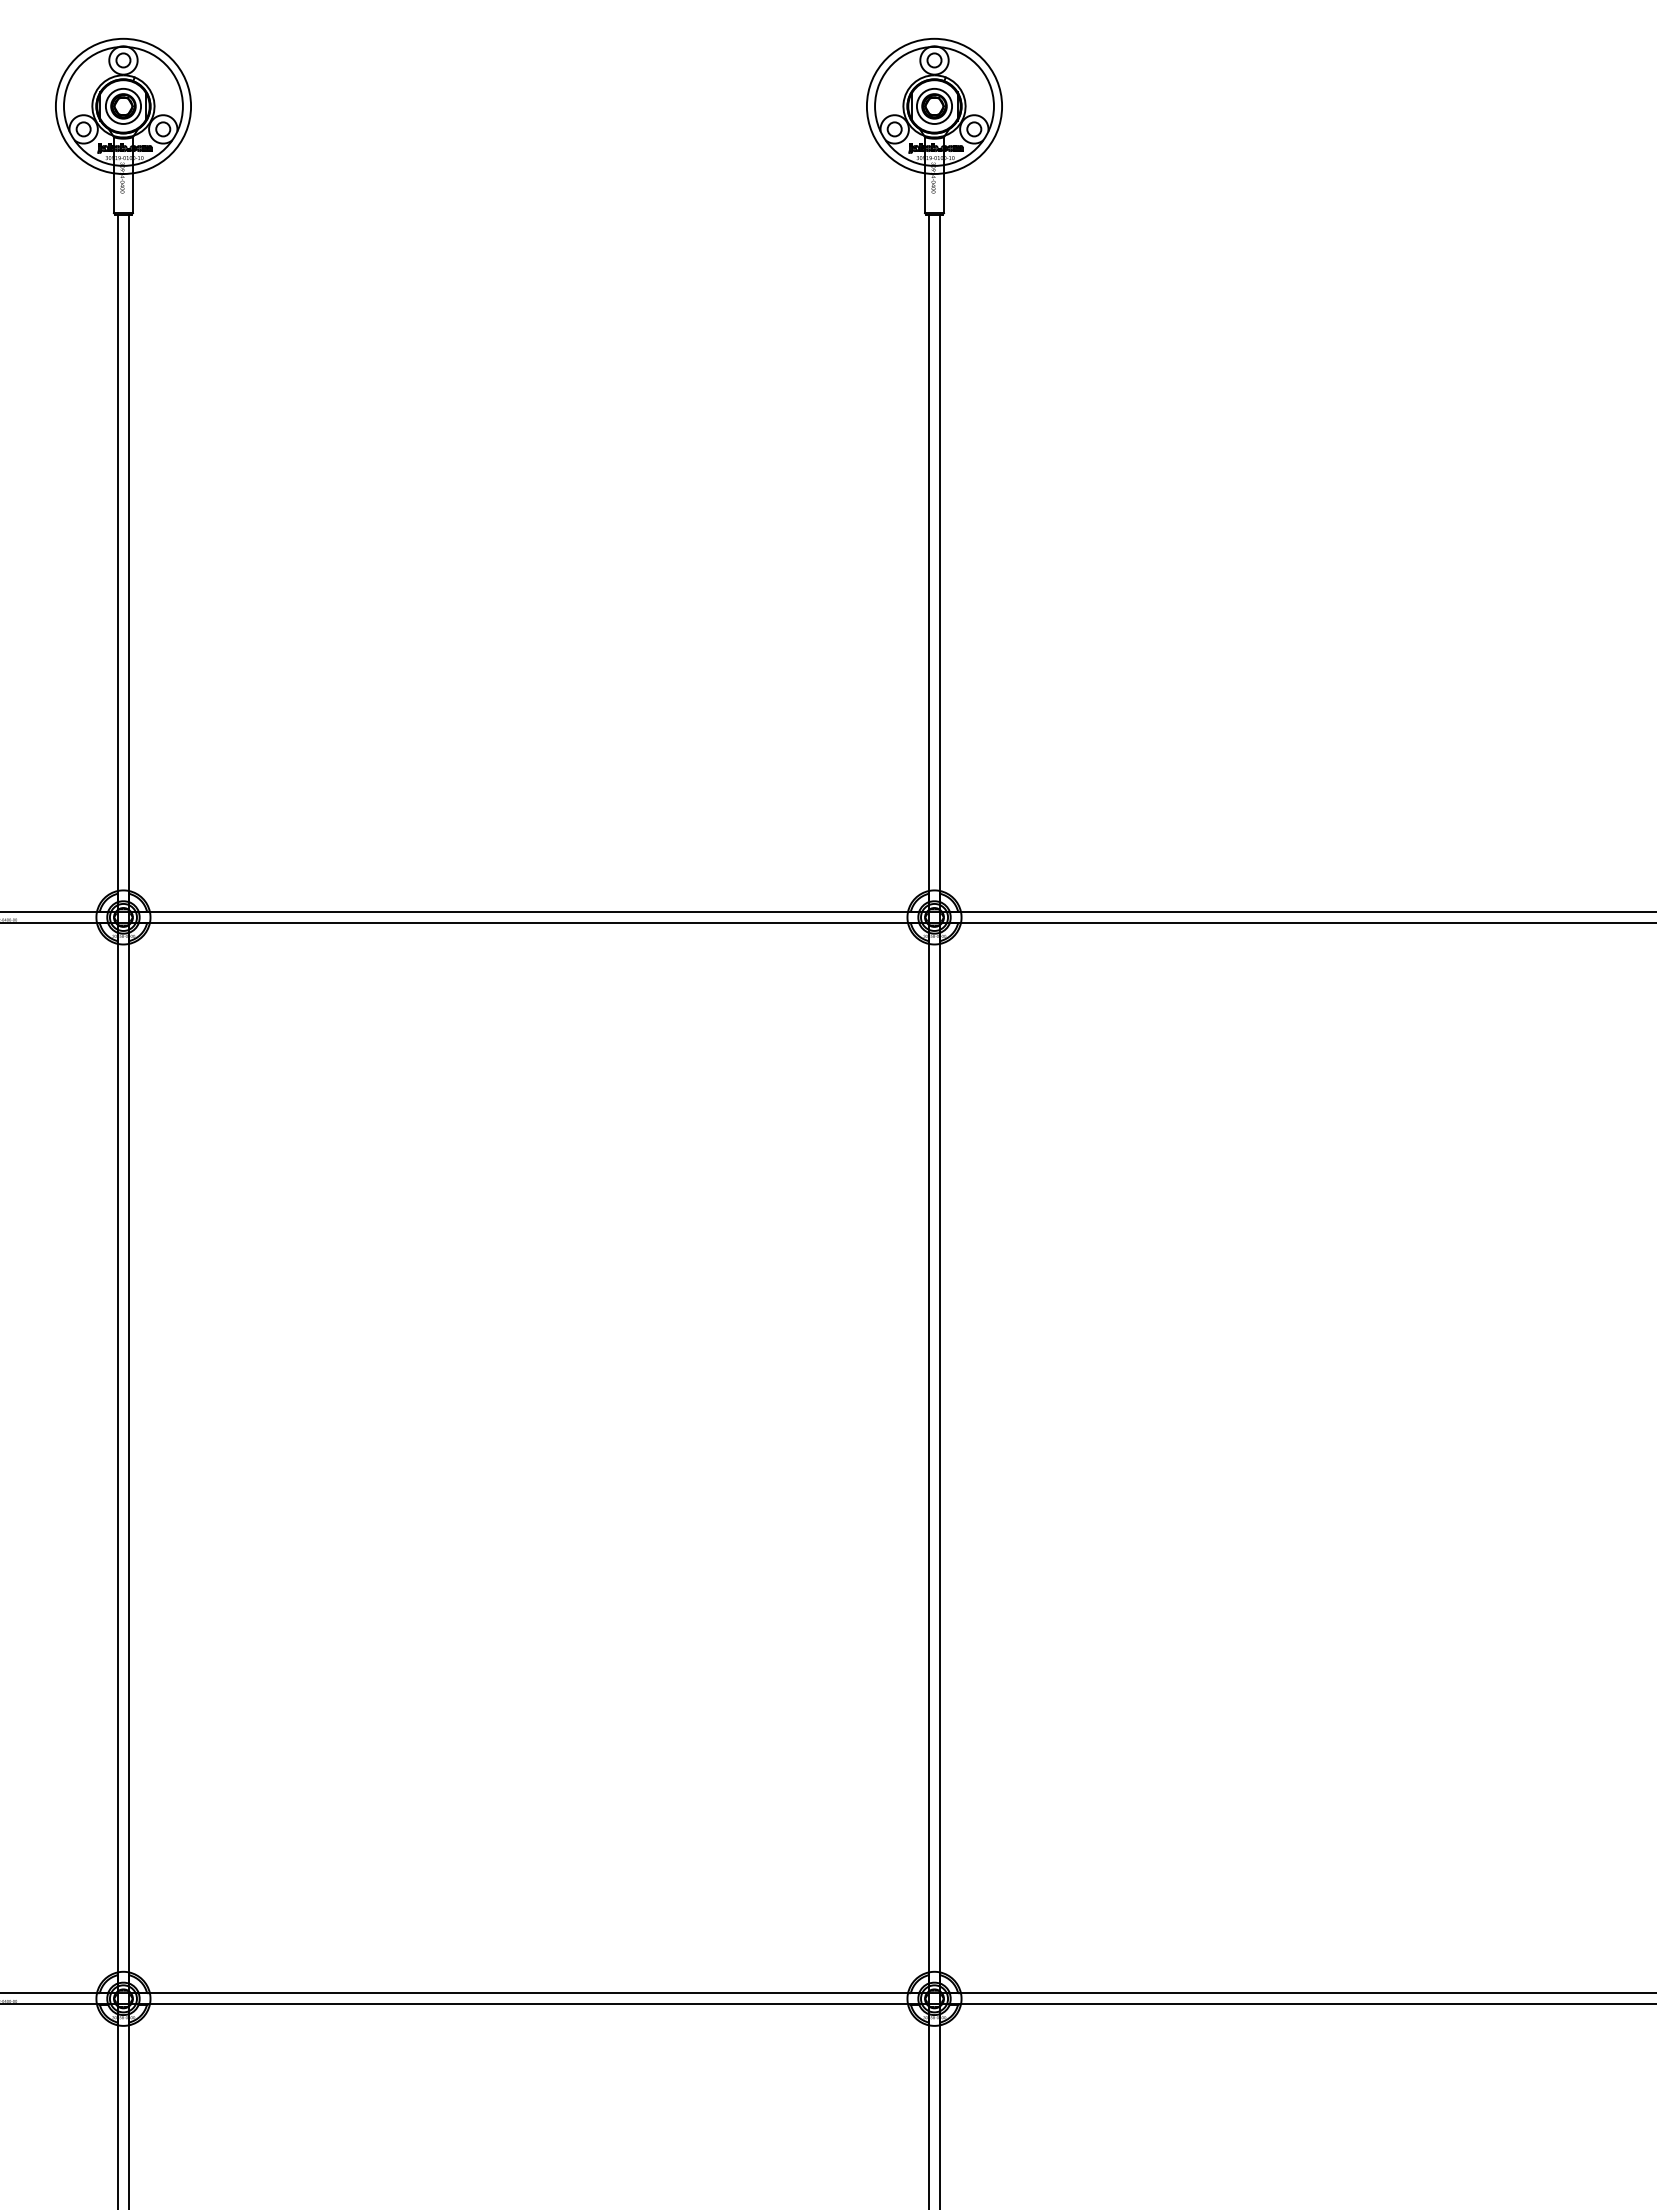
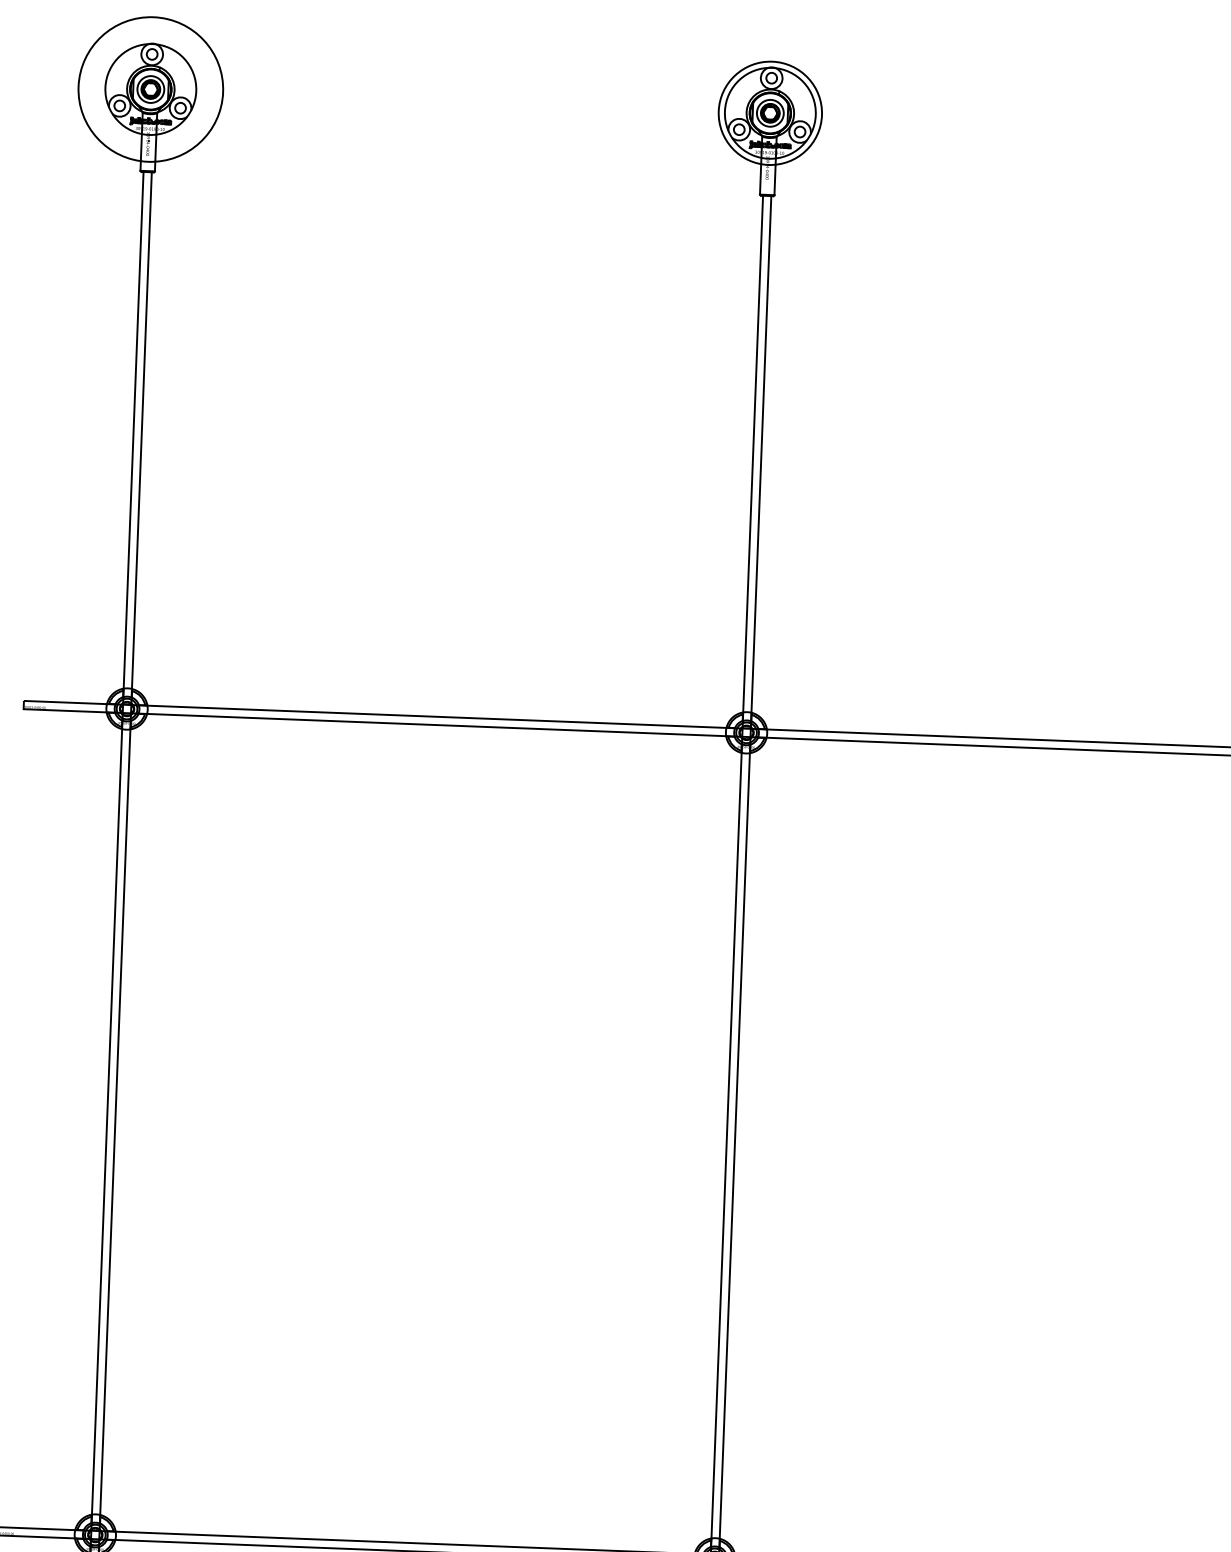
circle: (123, 106) -> (150, 89), size x1.4

